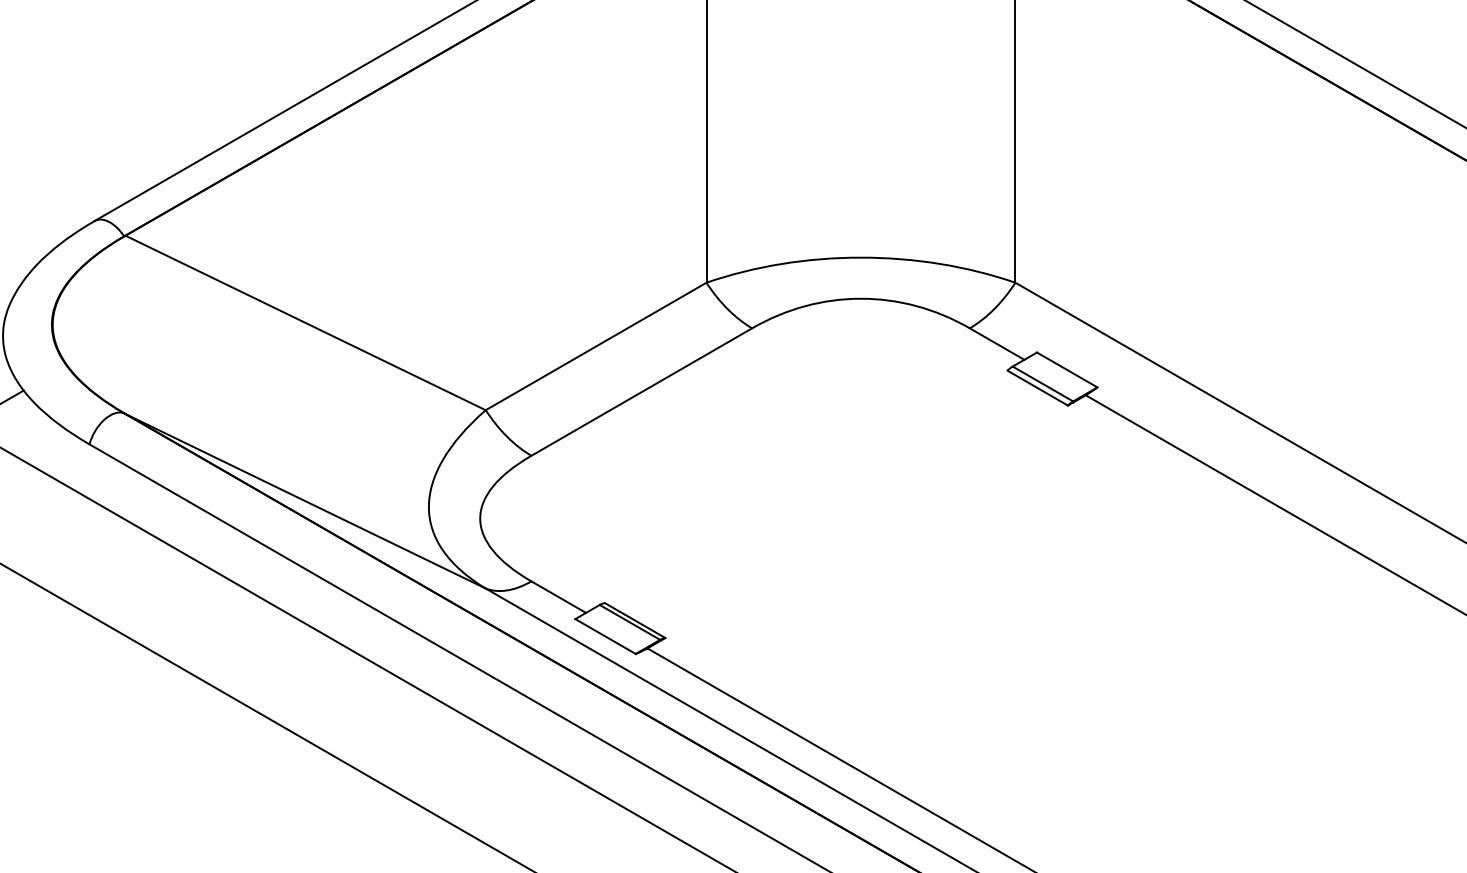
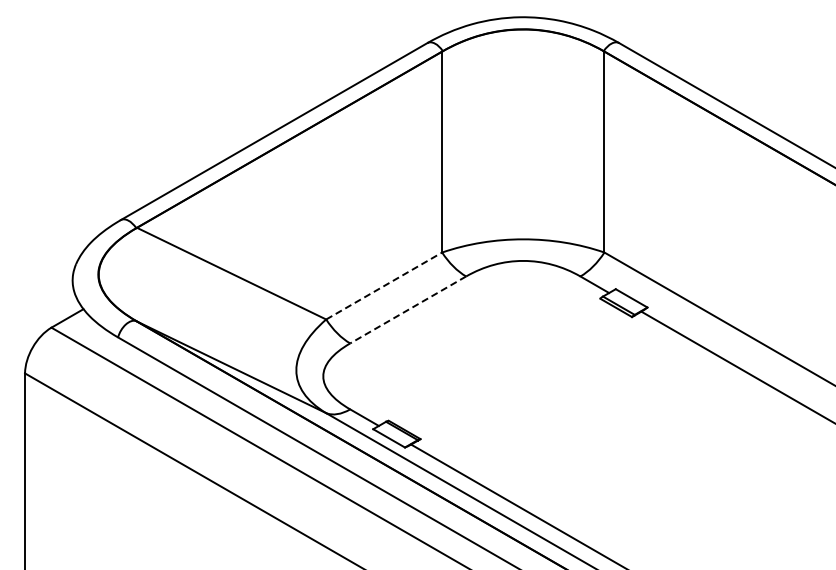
line: (596, 347) -> (384, 286), solid -> dashed
line: (642, 391) -> (408, 309), solid -> dashed

